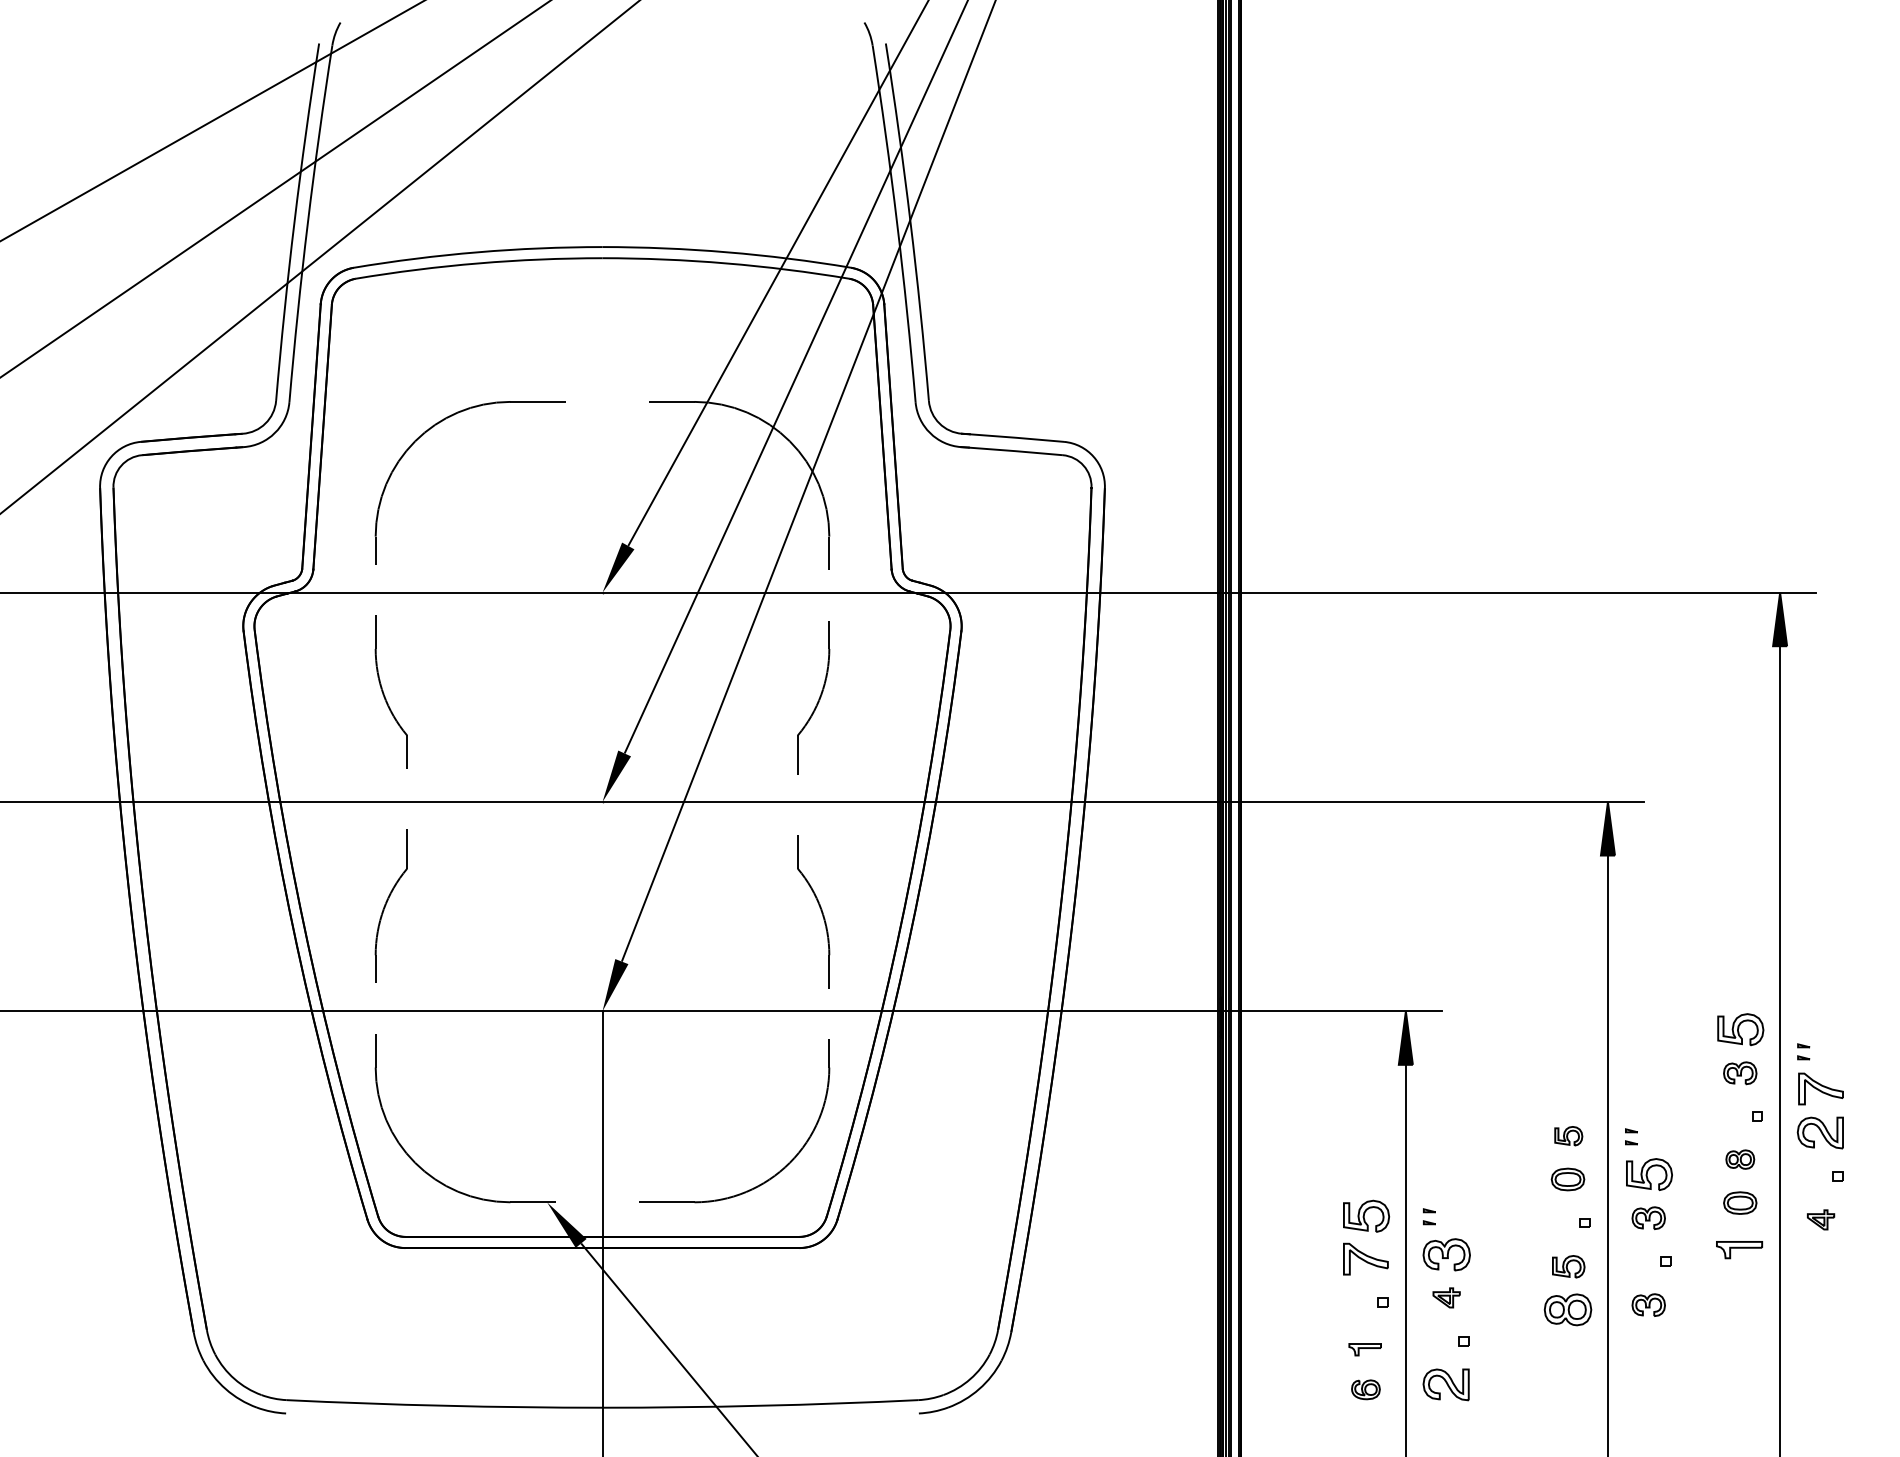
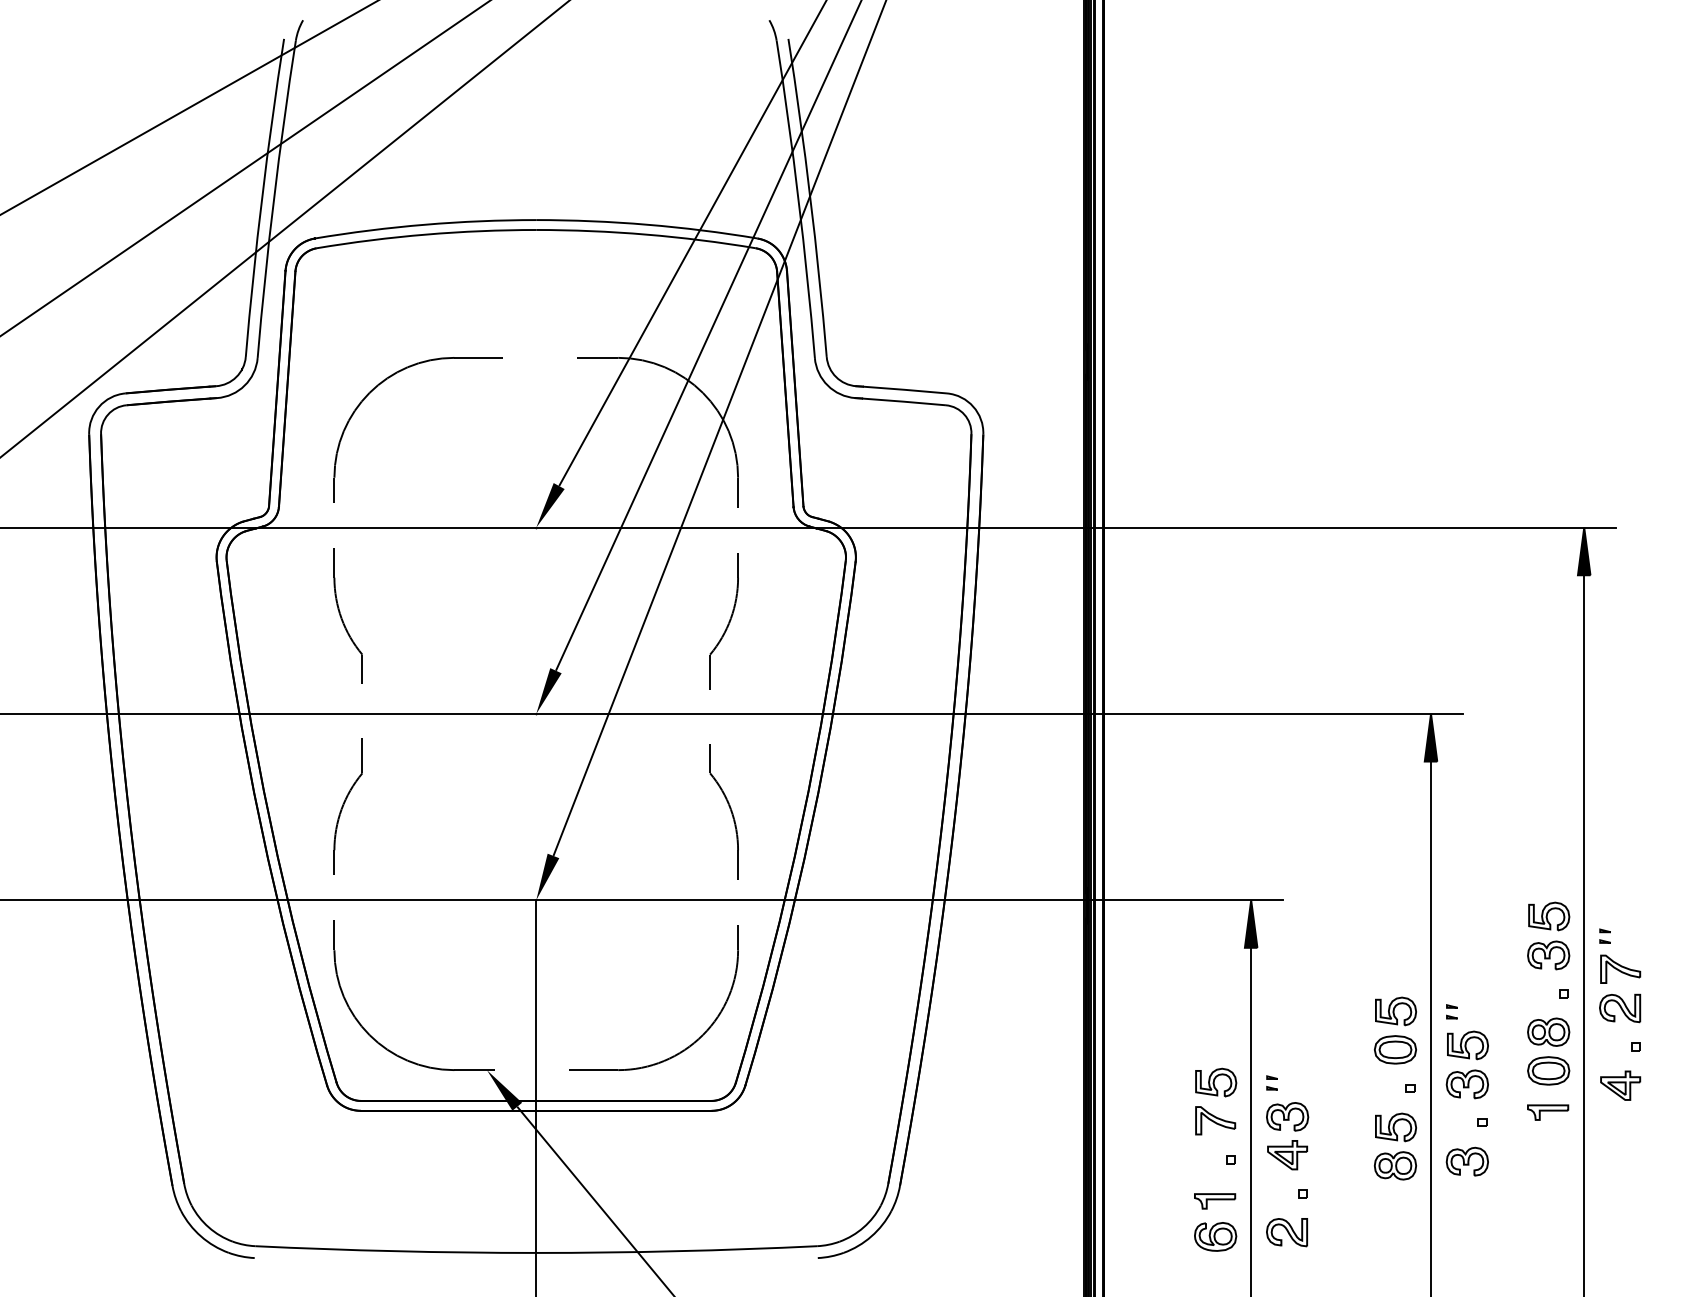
part: (1740, 1072) -> (1548, 954), size x1.43
part: (1568, 1135) -> (1395, 1010), size x1.67
part: (1740, 1159) -> (1548, 1032), size x1.67
part: (1567, 1179) -> (1395, 1049), size x1.43
part: (1740, 1202) -> (1548, 1070), size x1.43
part: (1648, 1217) -> (1467, 1083), size x1.43
part: (1820, 1219) -> (1620, 1085), size x1.67
part: (1568, 1266) -> (1395, 1127), size x1.43
part: (1446, 1297) -> (1287, 1154), size x1.67
part: (1648, 1304) -> (1467, 1161), size x1.43
part: (1364, 1349) -> (1214, 1201), size x1.43
part: (1365, 1389) -> (1215, 1236), size x1.67

